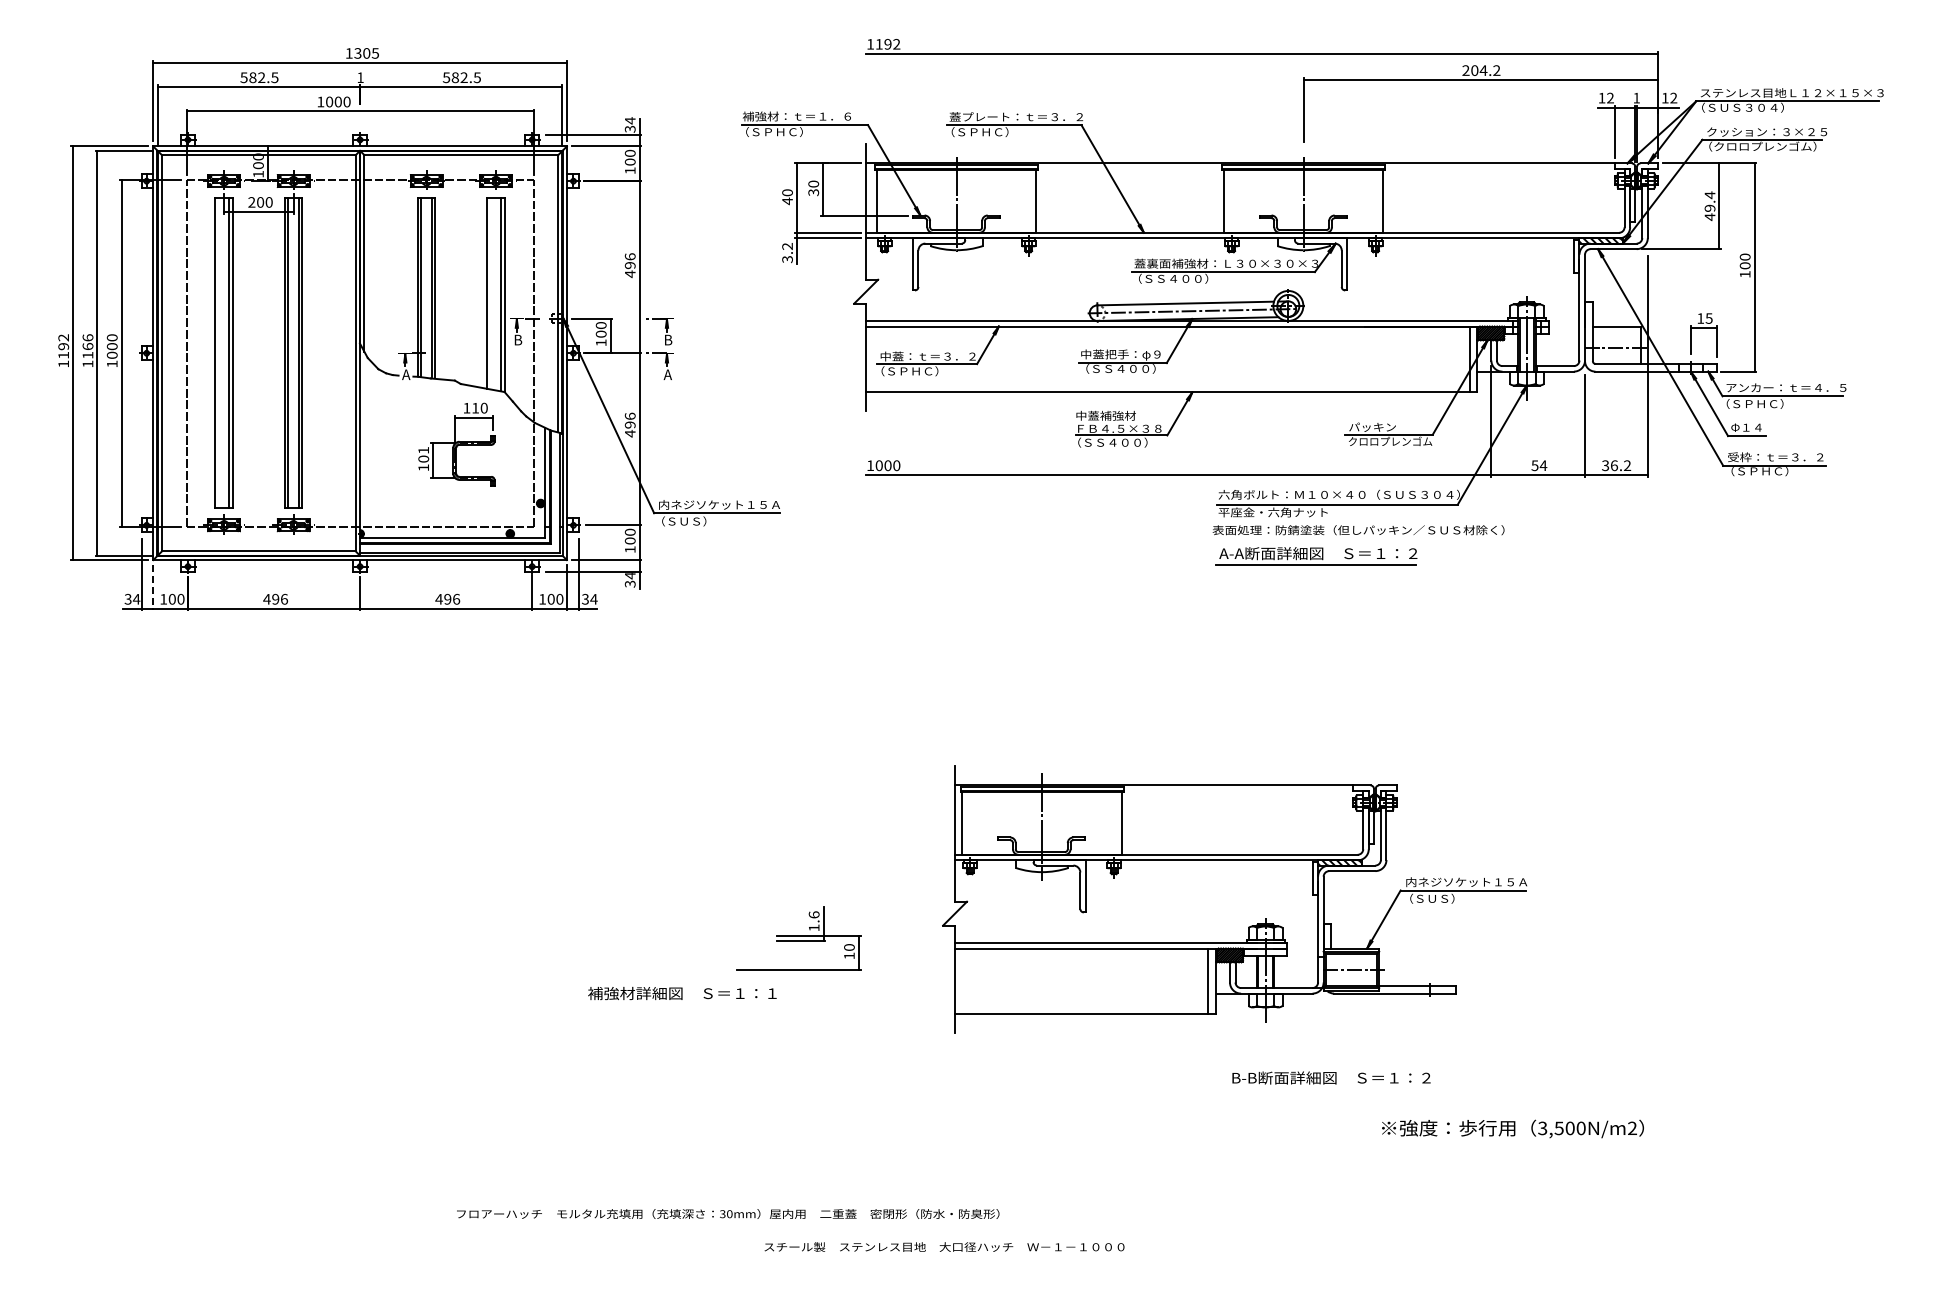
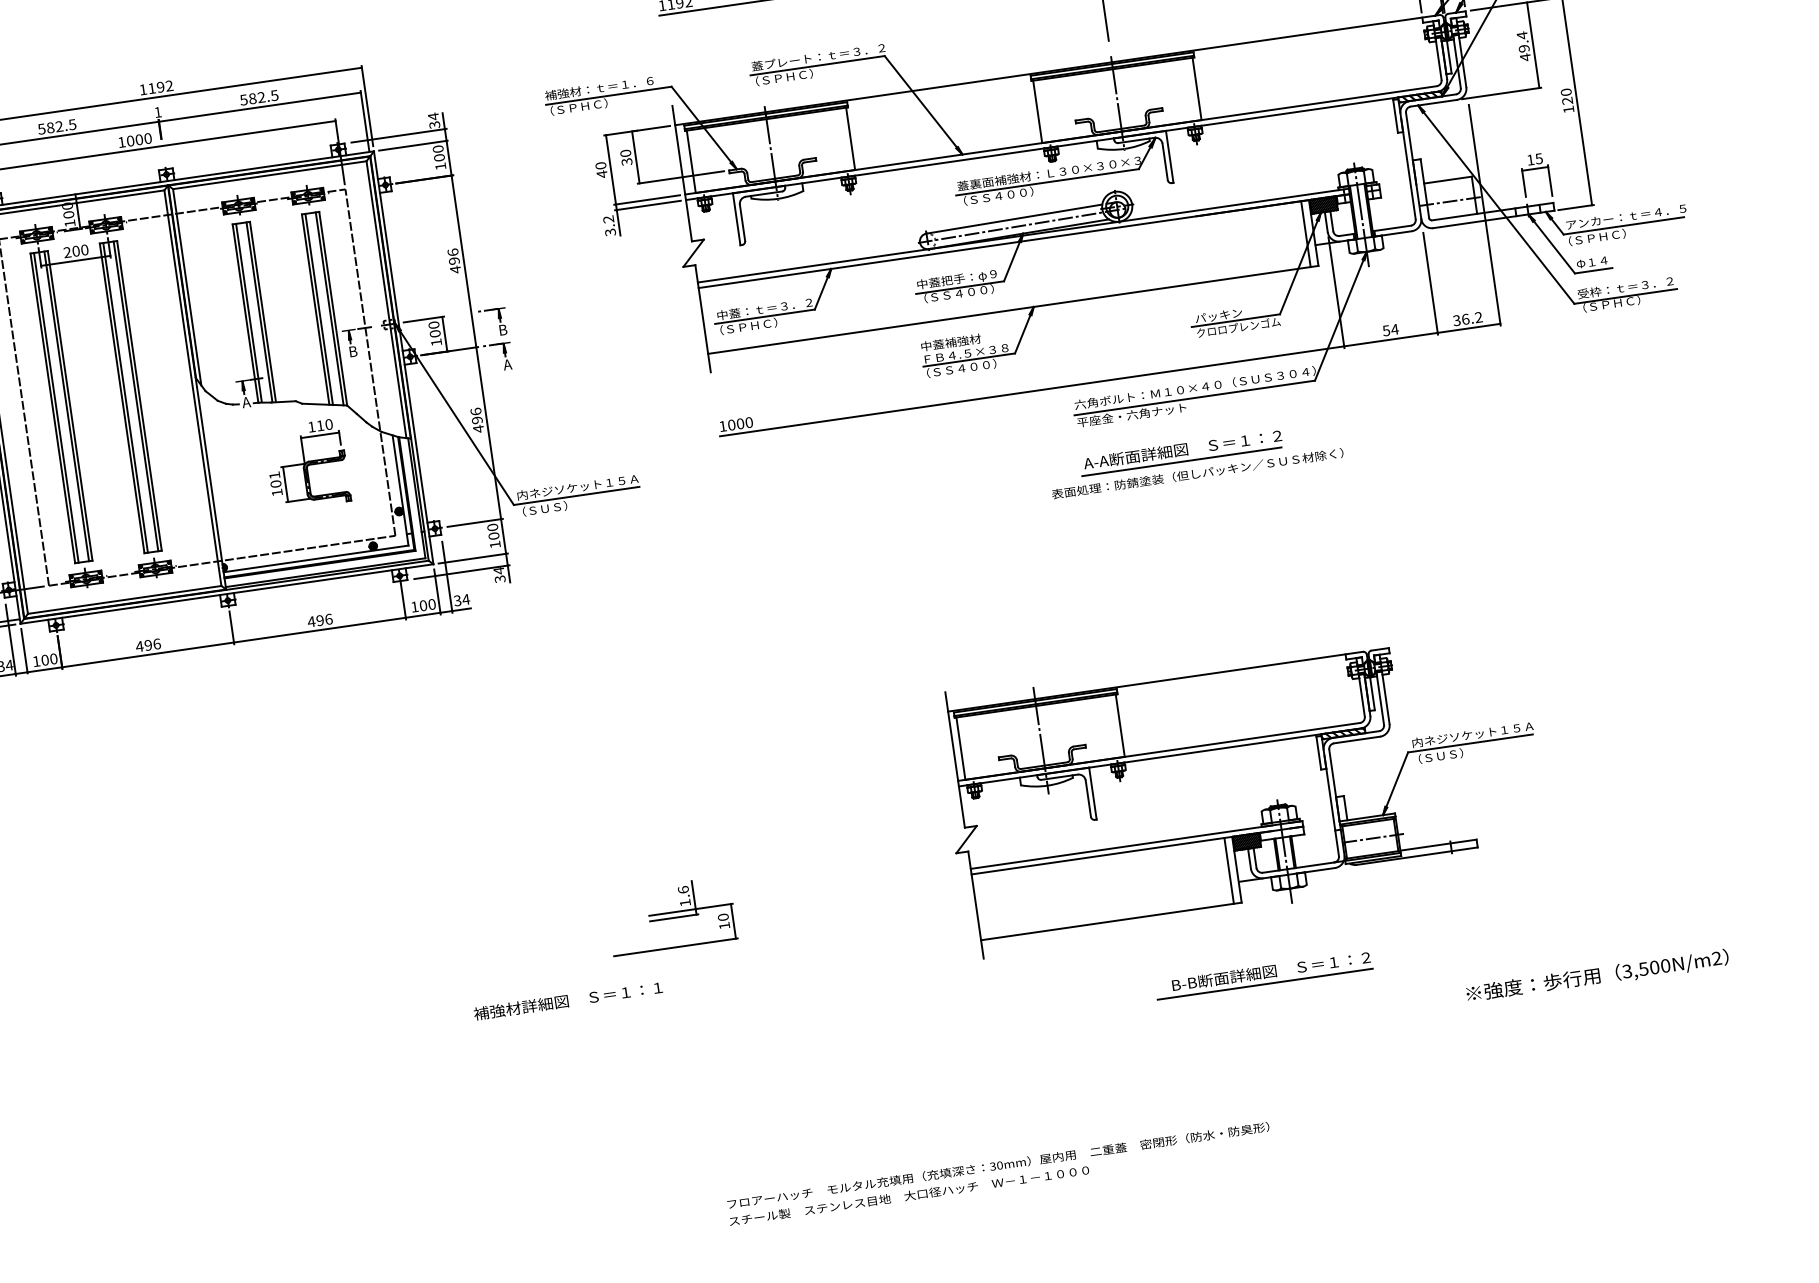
text: (366, 53) -> (160, 87), 1305 -> 1192
text: (1745, 265) -> (1567, 100), 100 -> 120
line: (490, 293) -> (318, 309), added
line: (218, 353) -> (55, 408), added
text: (1358, 530) -> (1197, 473), moved
line: (153, 587) -> (24, 651), dashed -> solid
part: (1234, 899) -> (1243, 785), moved
part: (798, 938) -> (671, 915), moved
text: (682, 993) -> (568, 1000), moved
line: (1323, 1089) -> (1265, 983), added
text: (1512, 1128) -> (1597, 975), moved
text: (728, 1213) -> (998, 1165), moved

